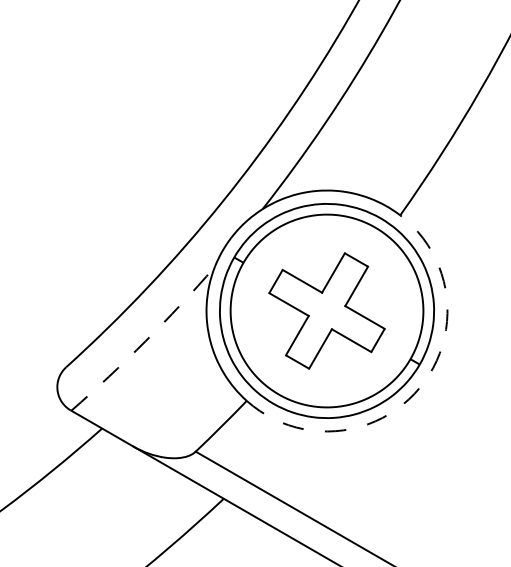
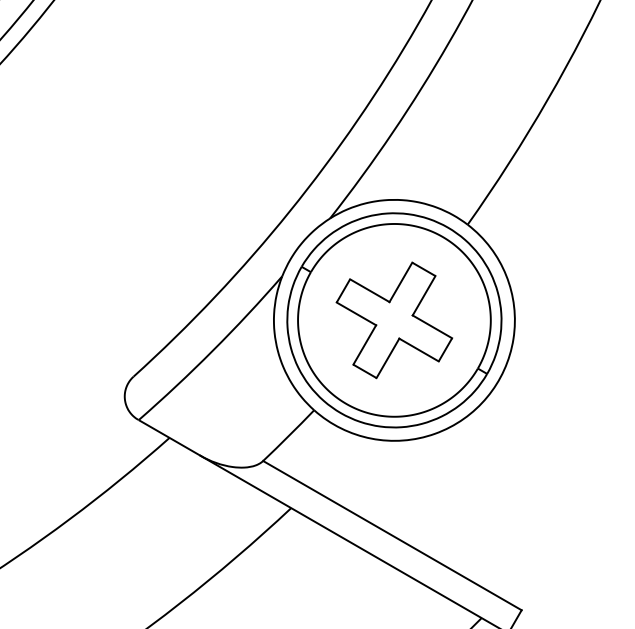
arc: (145, 341) -> (212, 350), dashed -> solid
arc: (420, 388) -> (487, 397), dashed -> solid

